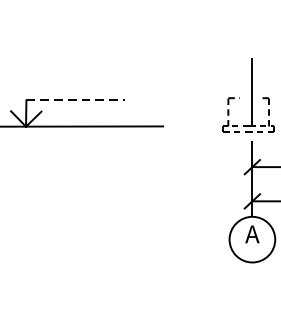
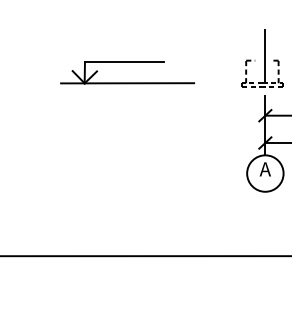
line: (75, 100) -> (124, 62), dashed -> solid

